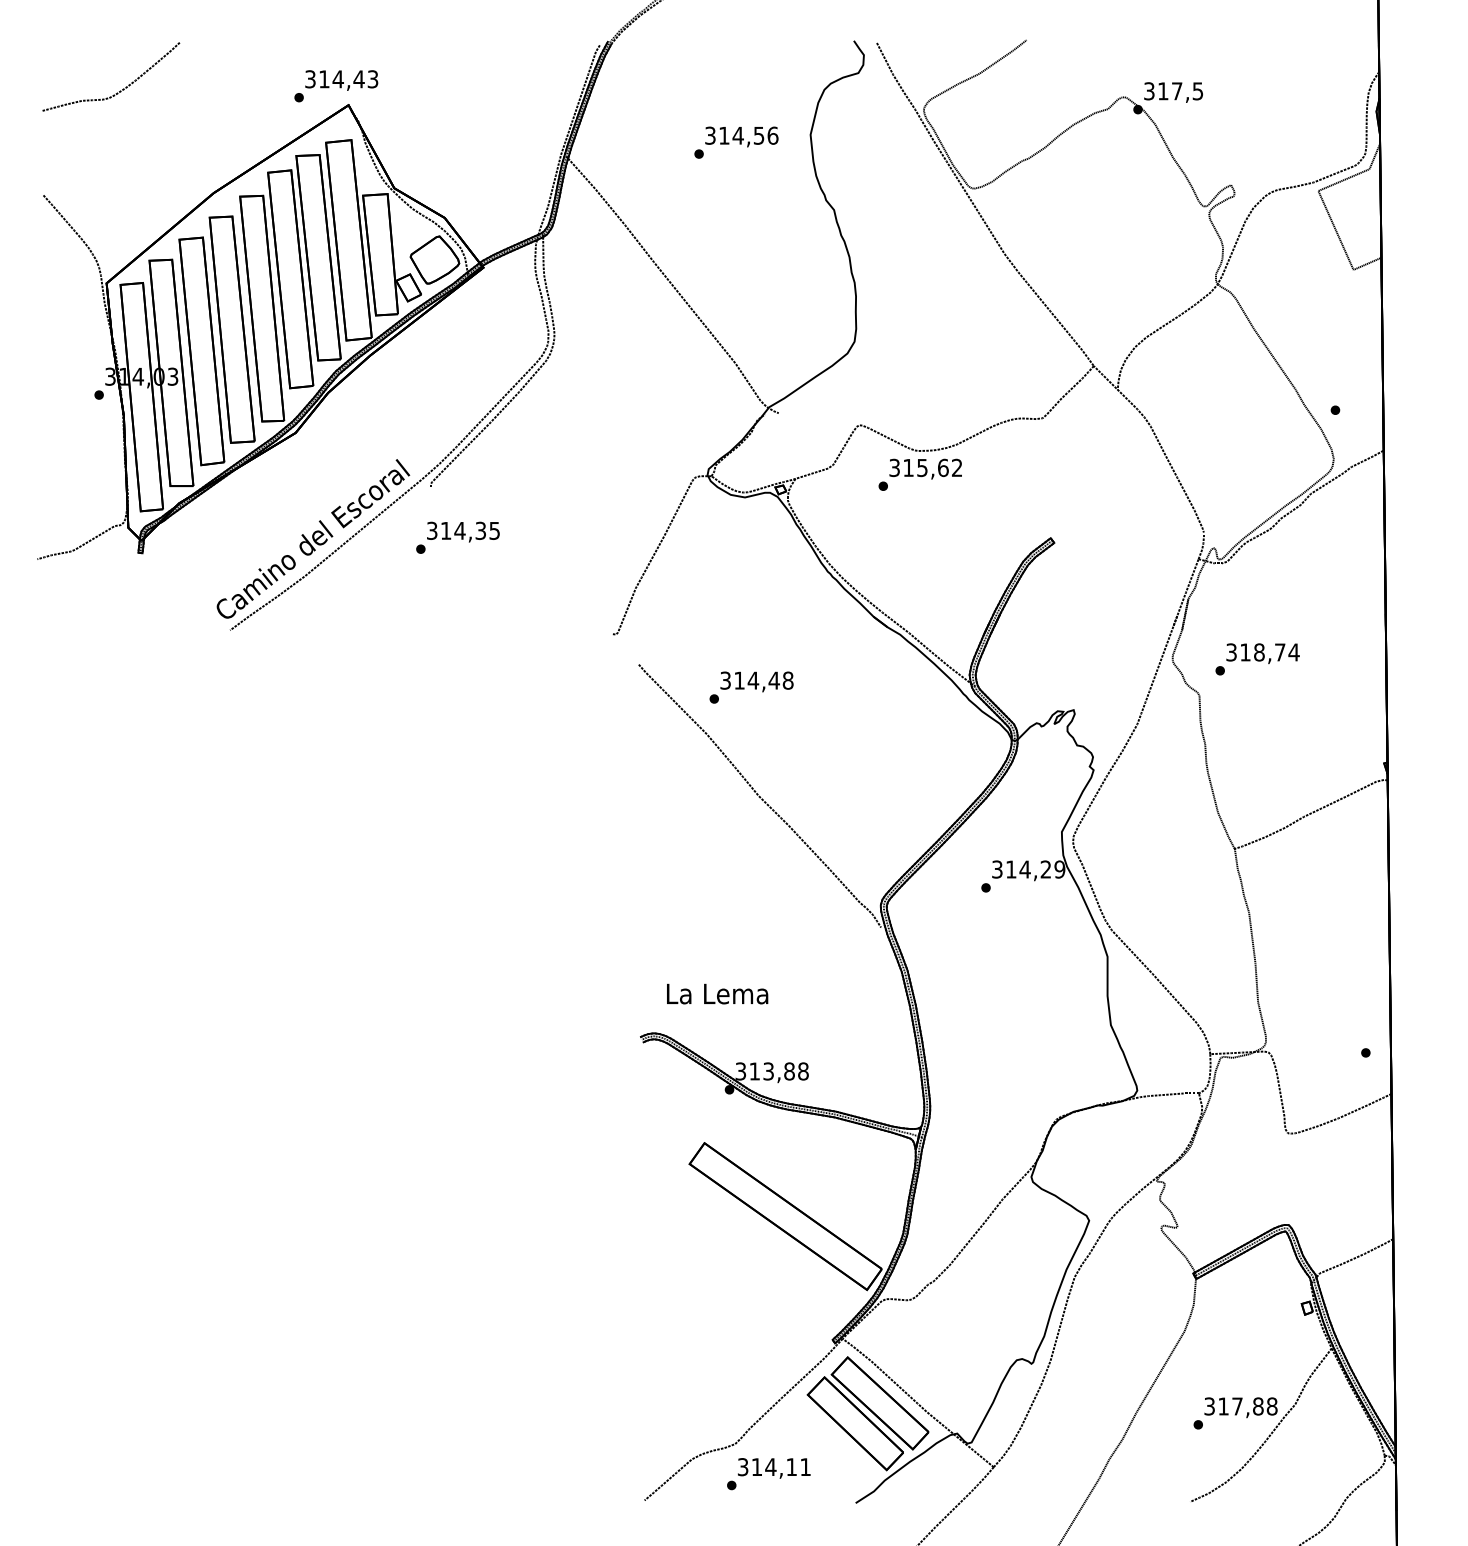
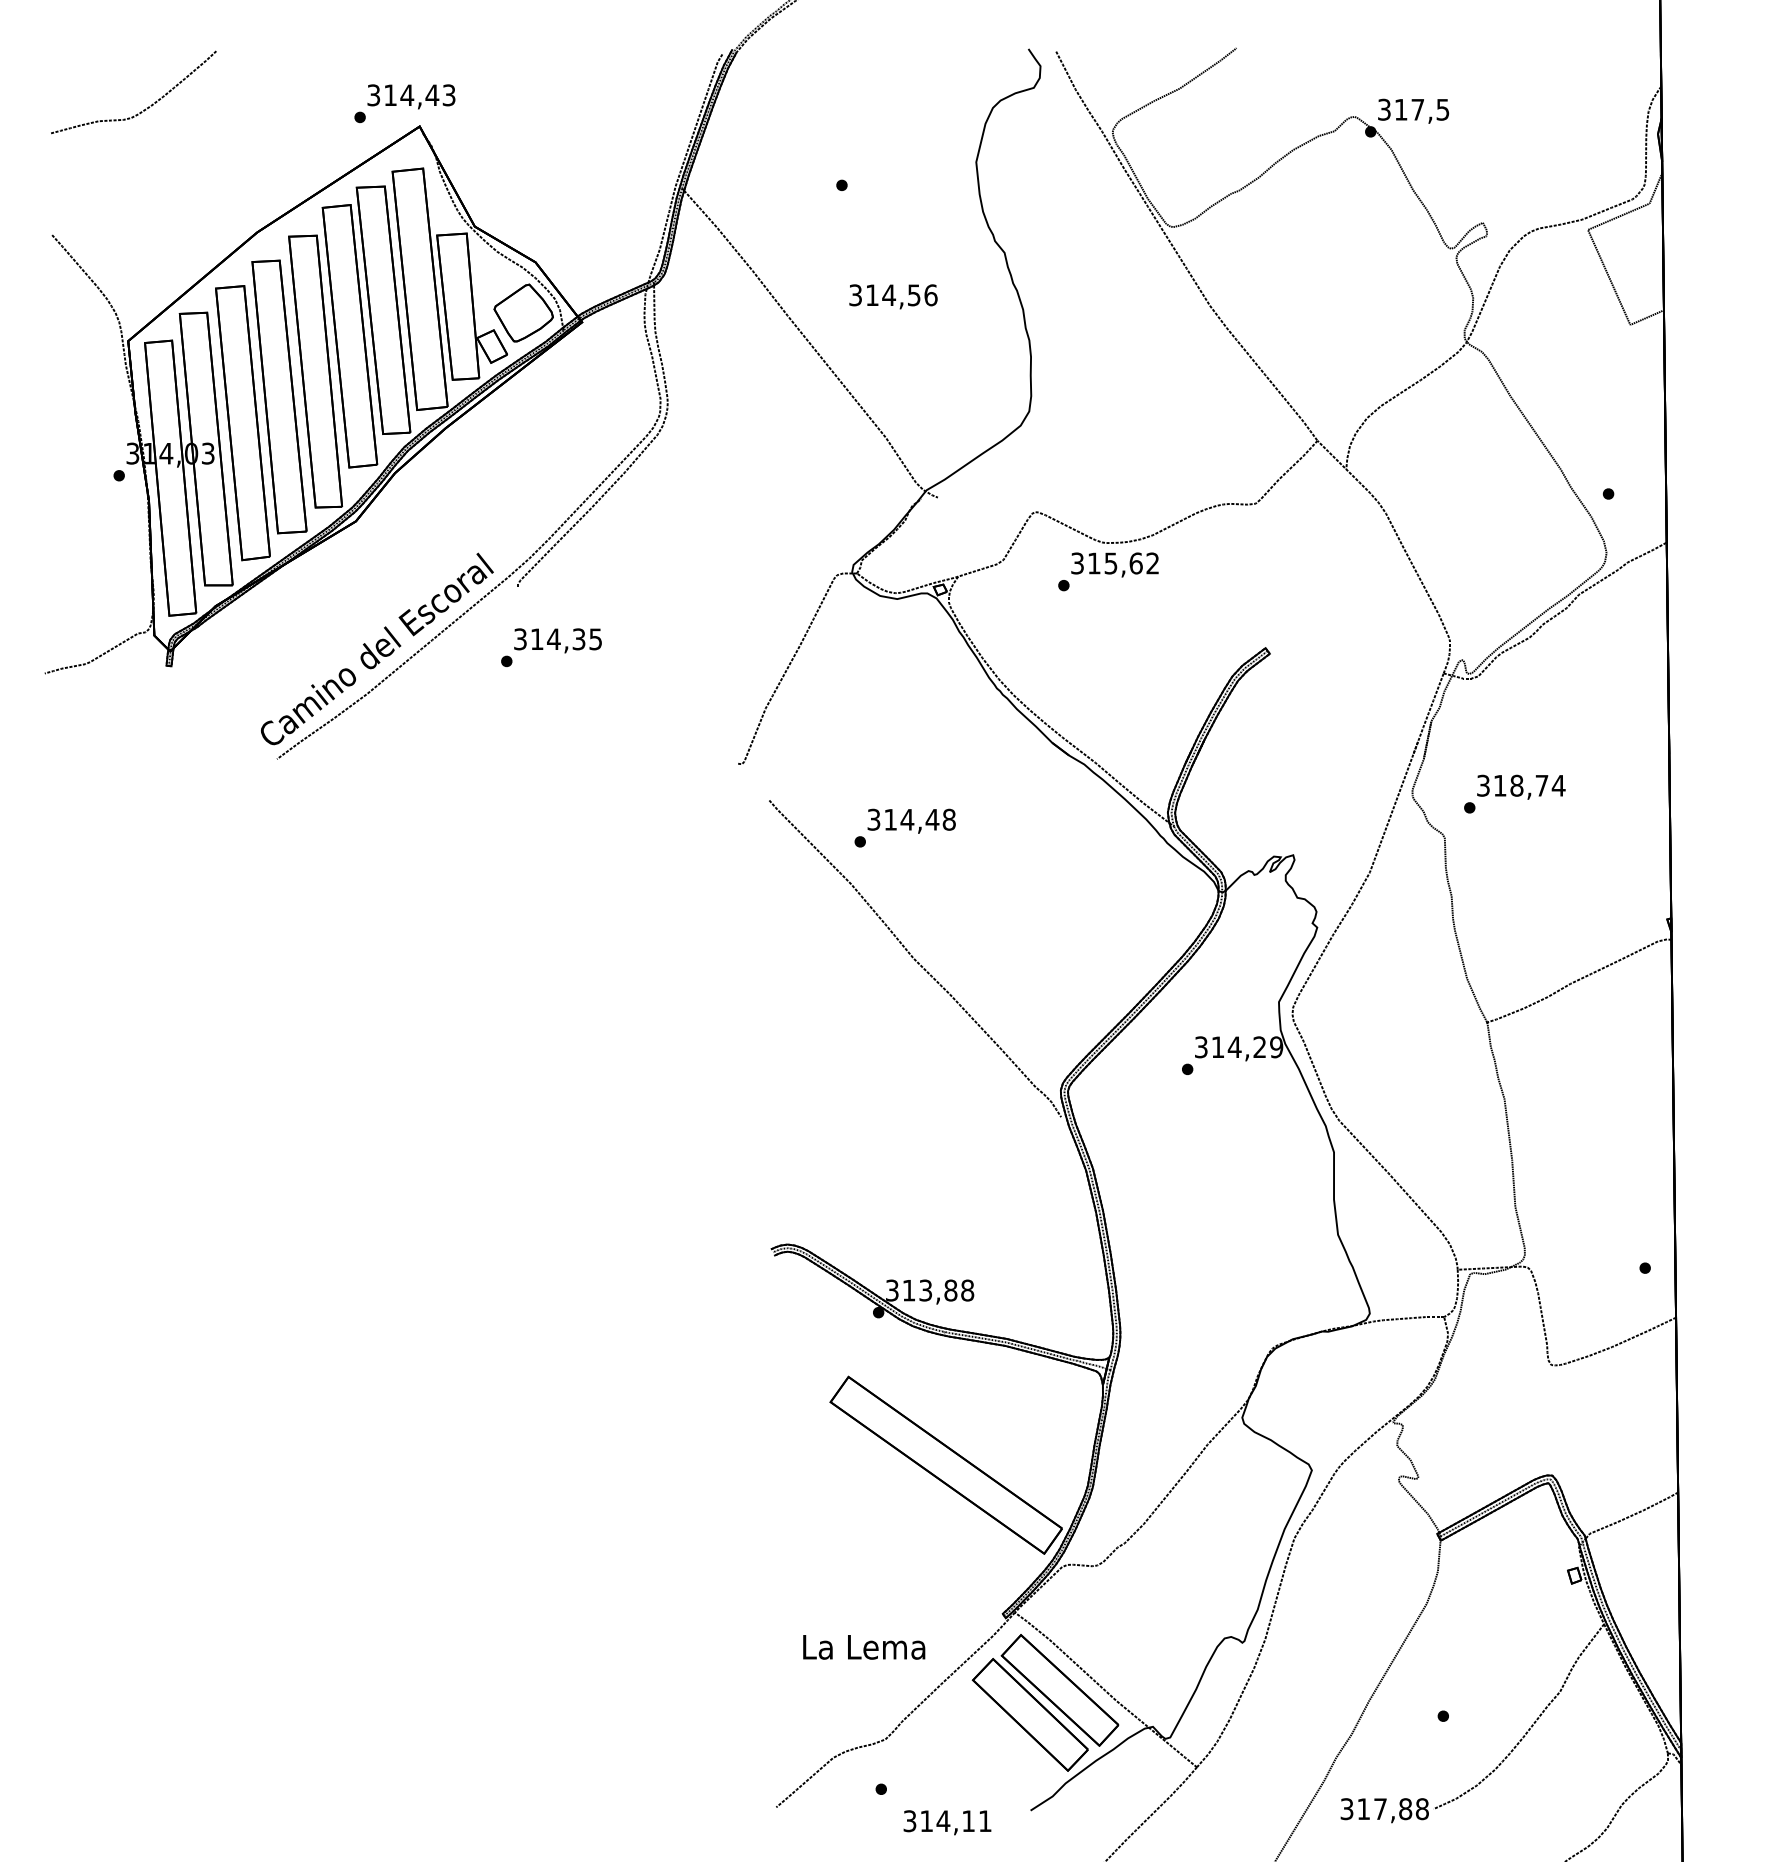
text: (741, 136) -> (893, 296), moved
text: (717, 994) -> (864, 1647), moved
text: (1240, 1407) -> (1384, 1810), moved
text: (774, 1468) -> (947, 1822), moved

